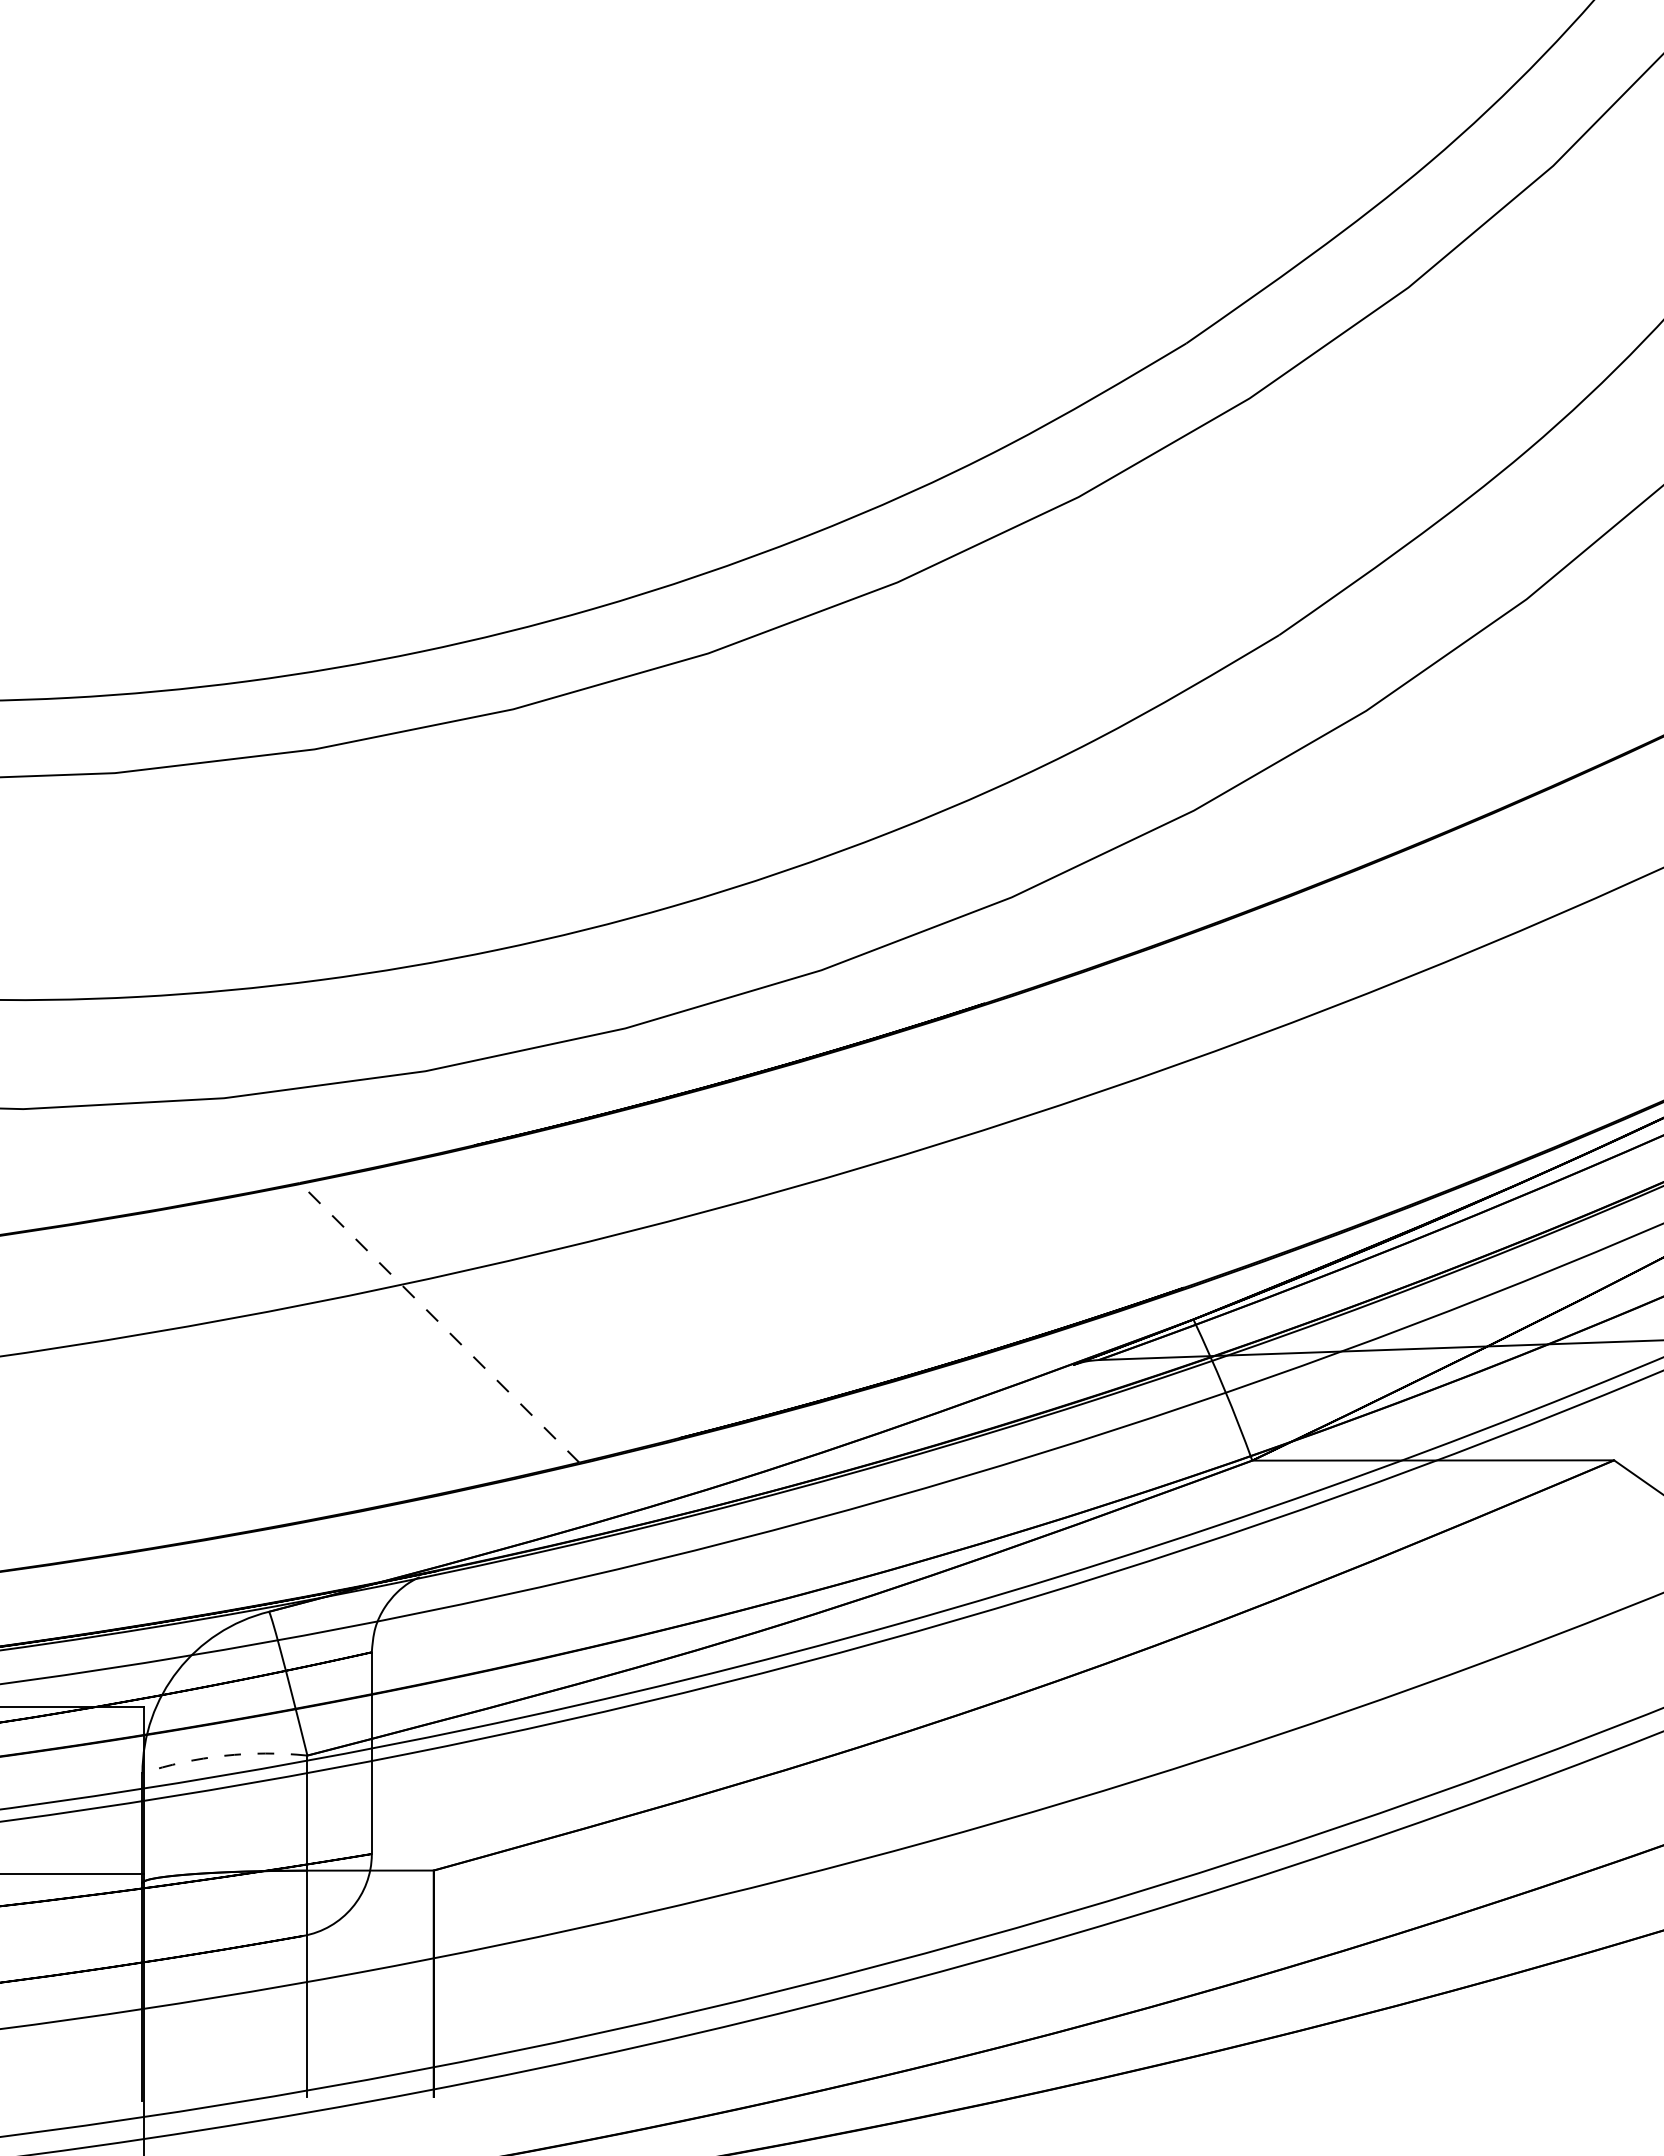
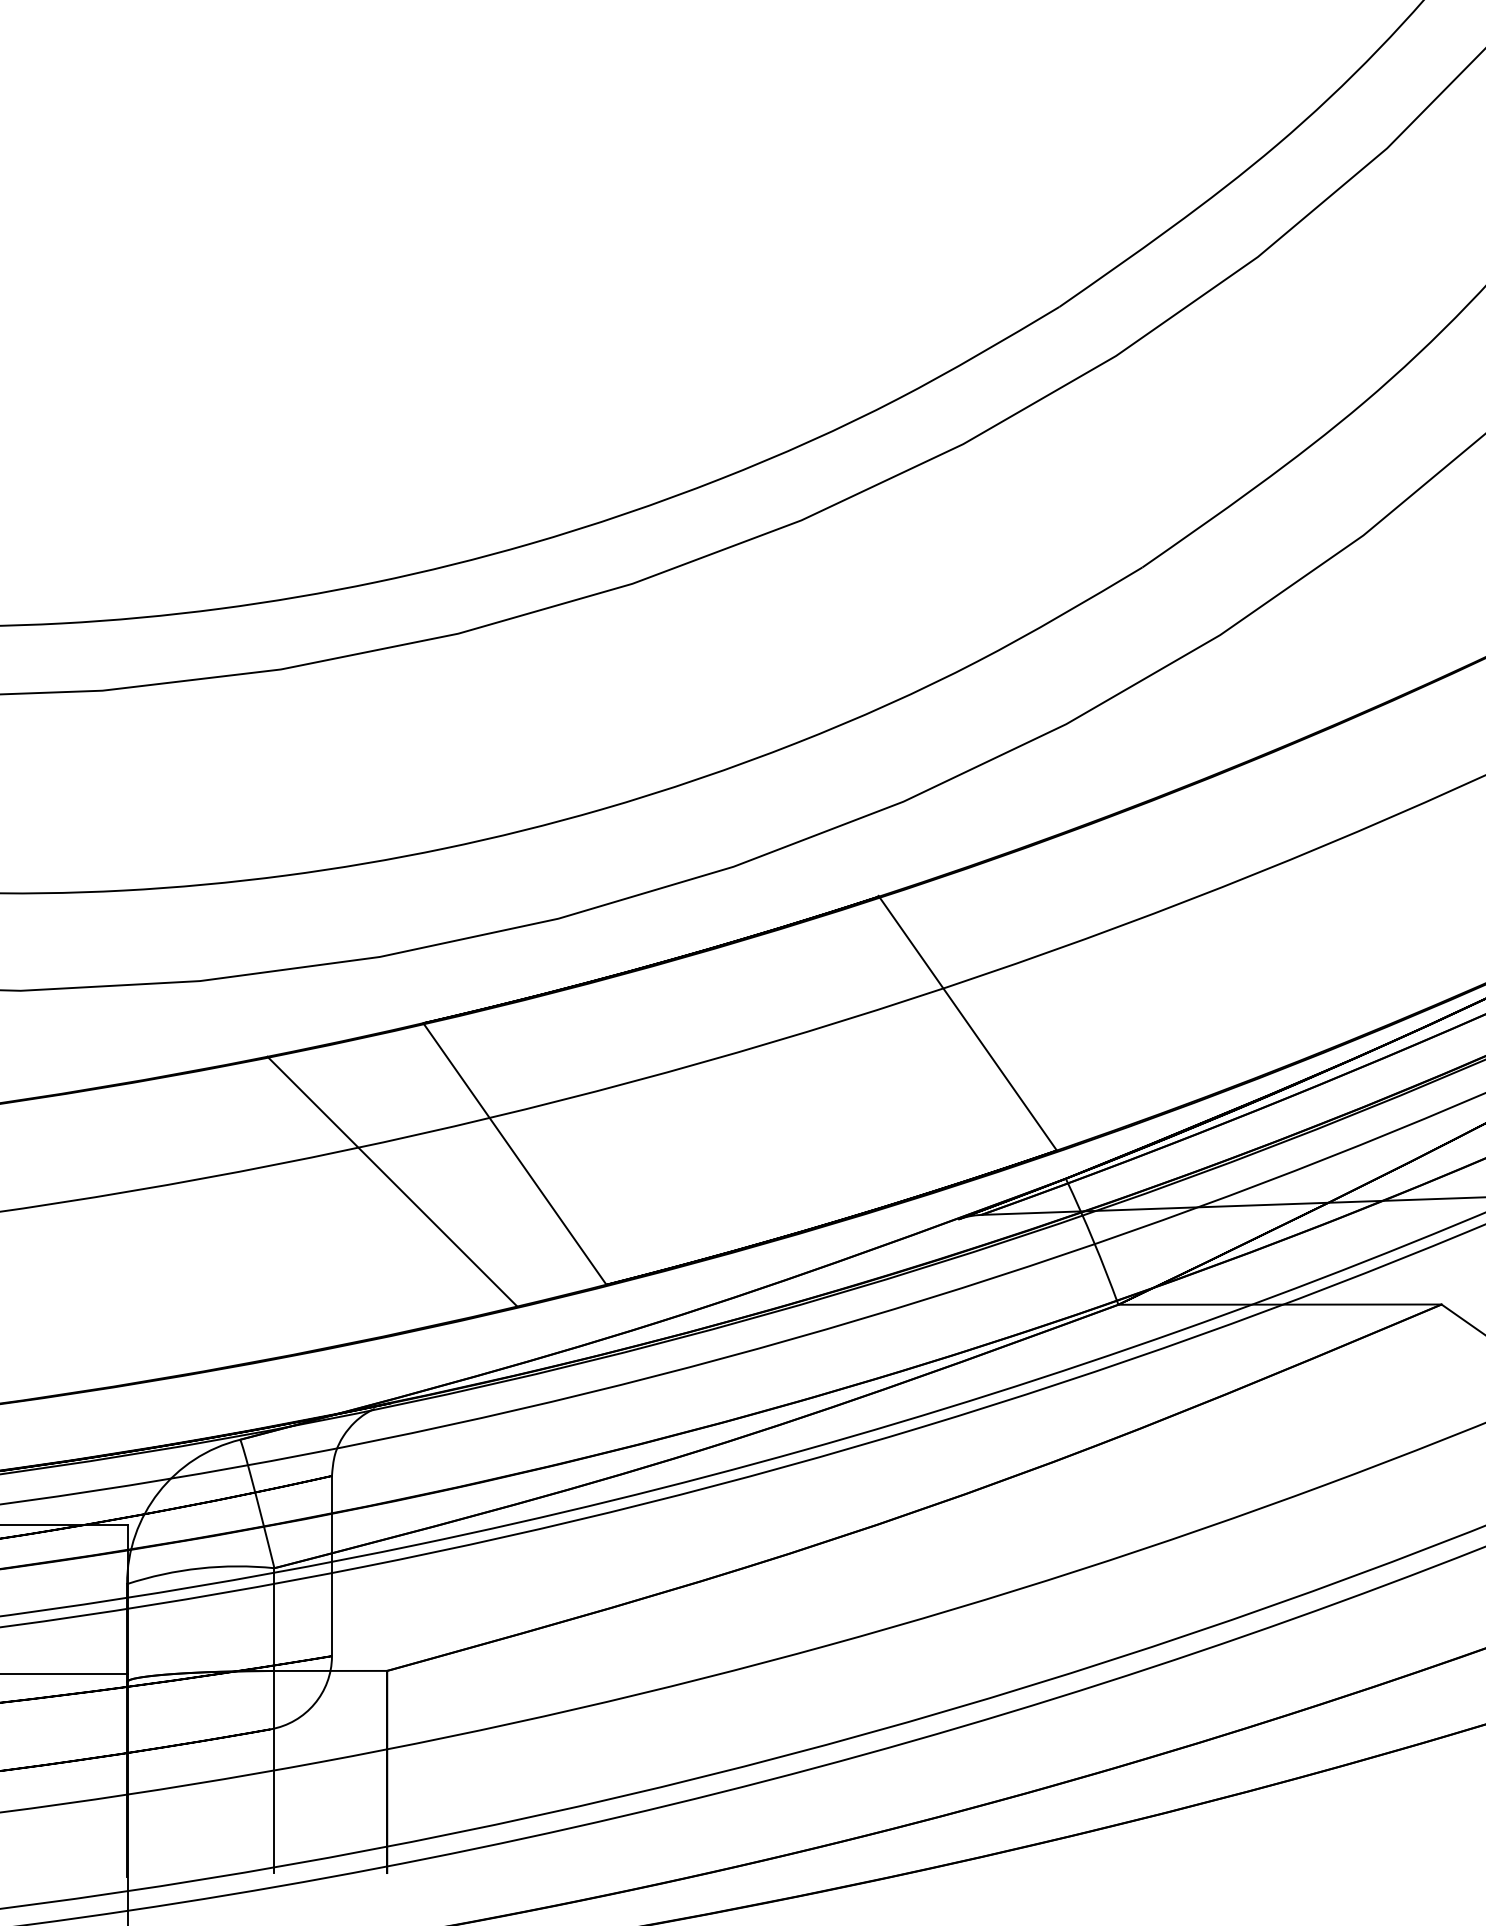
line: (1082, 1144) -> (966, 1022), added
line: (576, 1291) -> (514, 1153), added
line: (439, 1322) -> (392, 1181), dashed -> solid
arc: (224, 1755) -> (200, 1568), dashed -> solid

